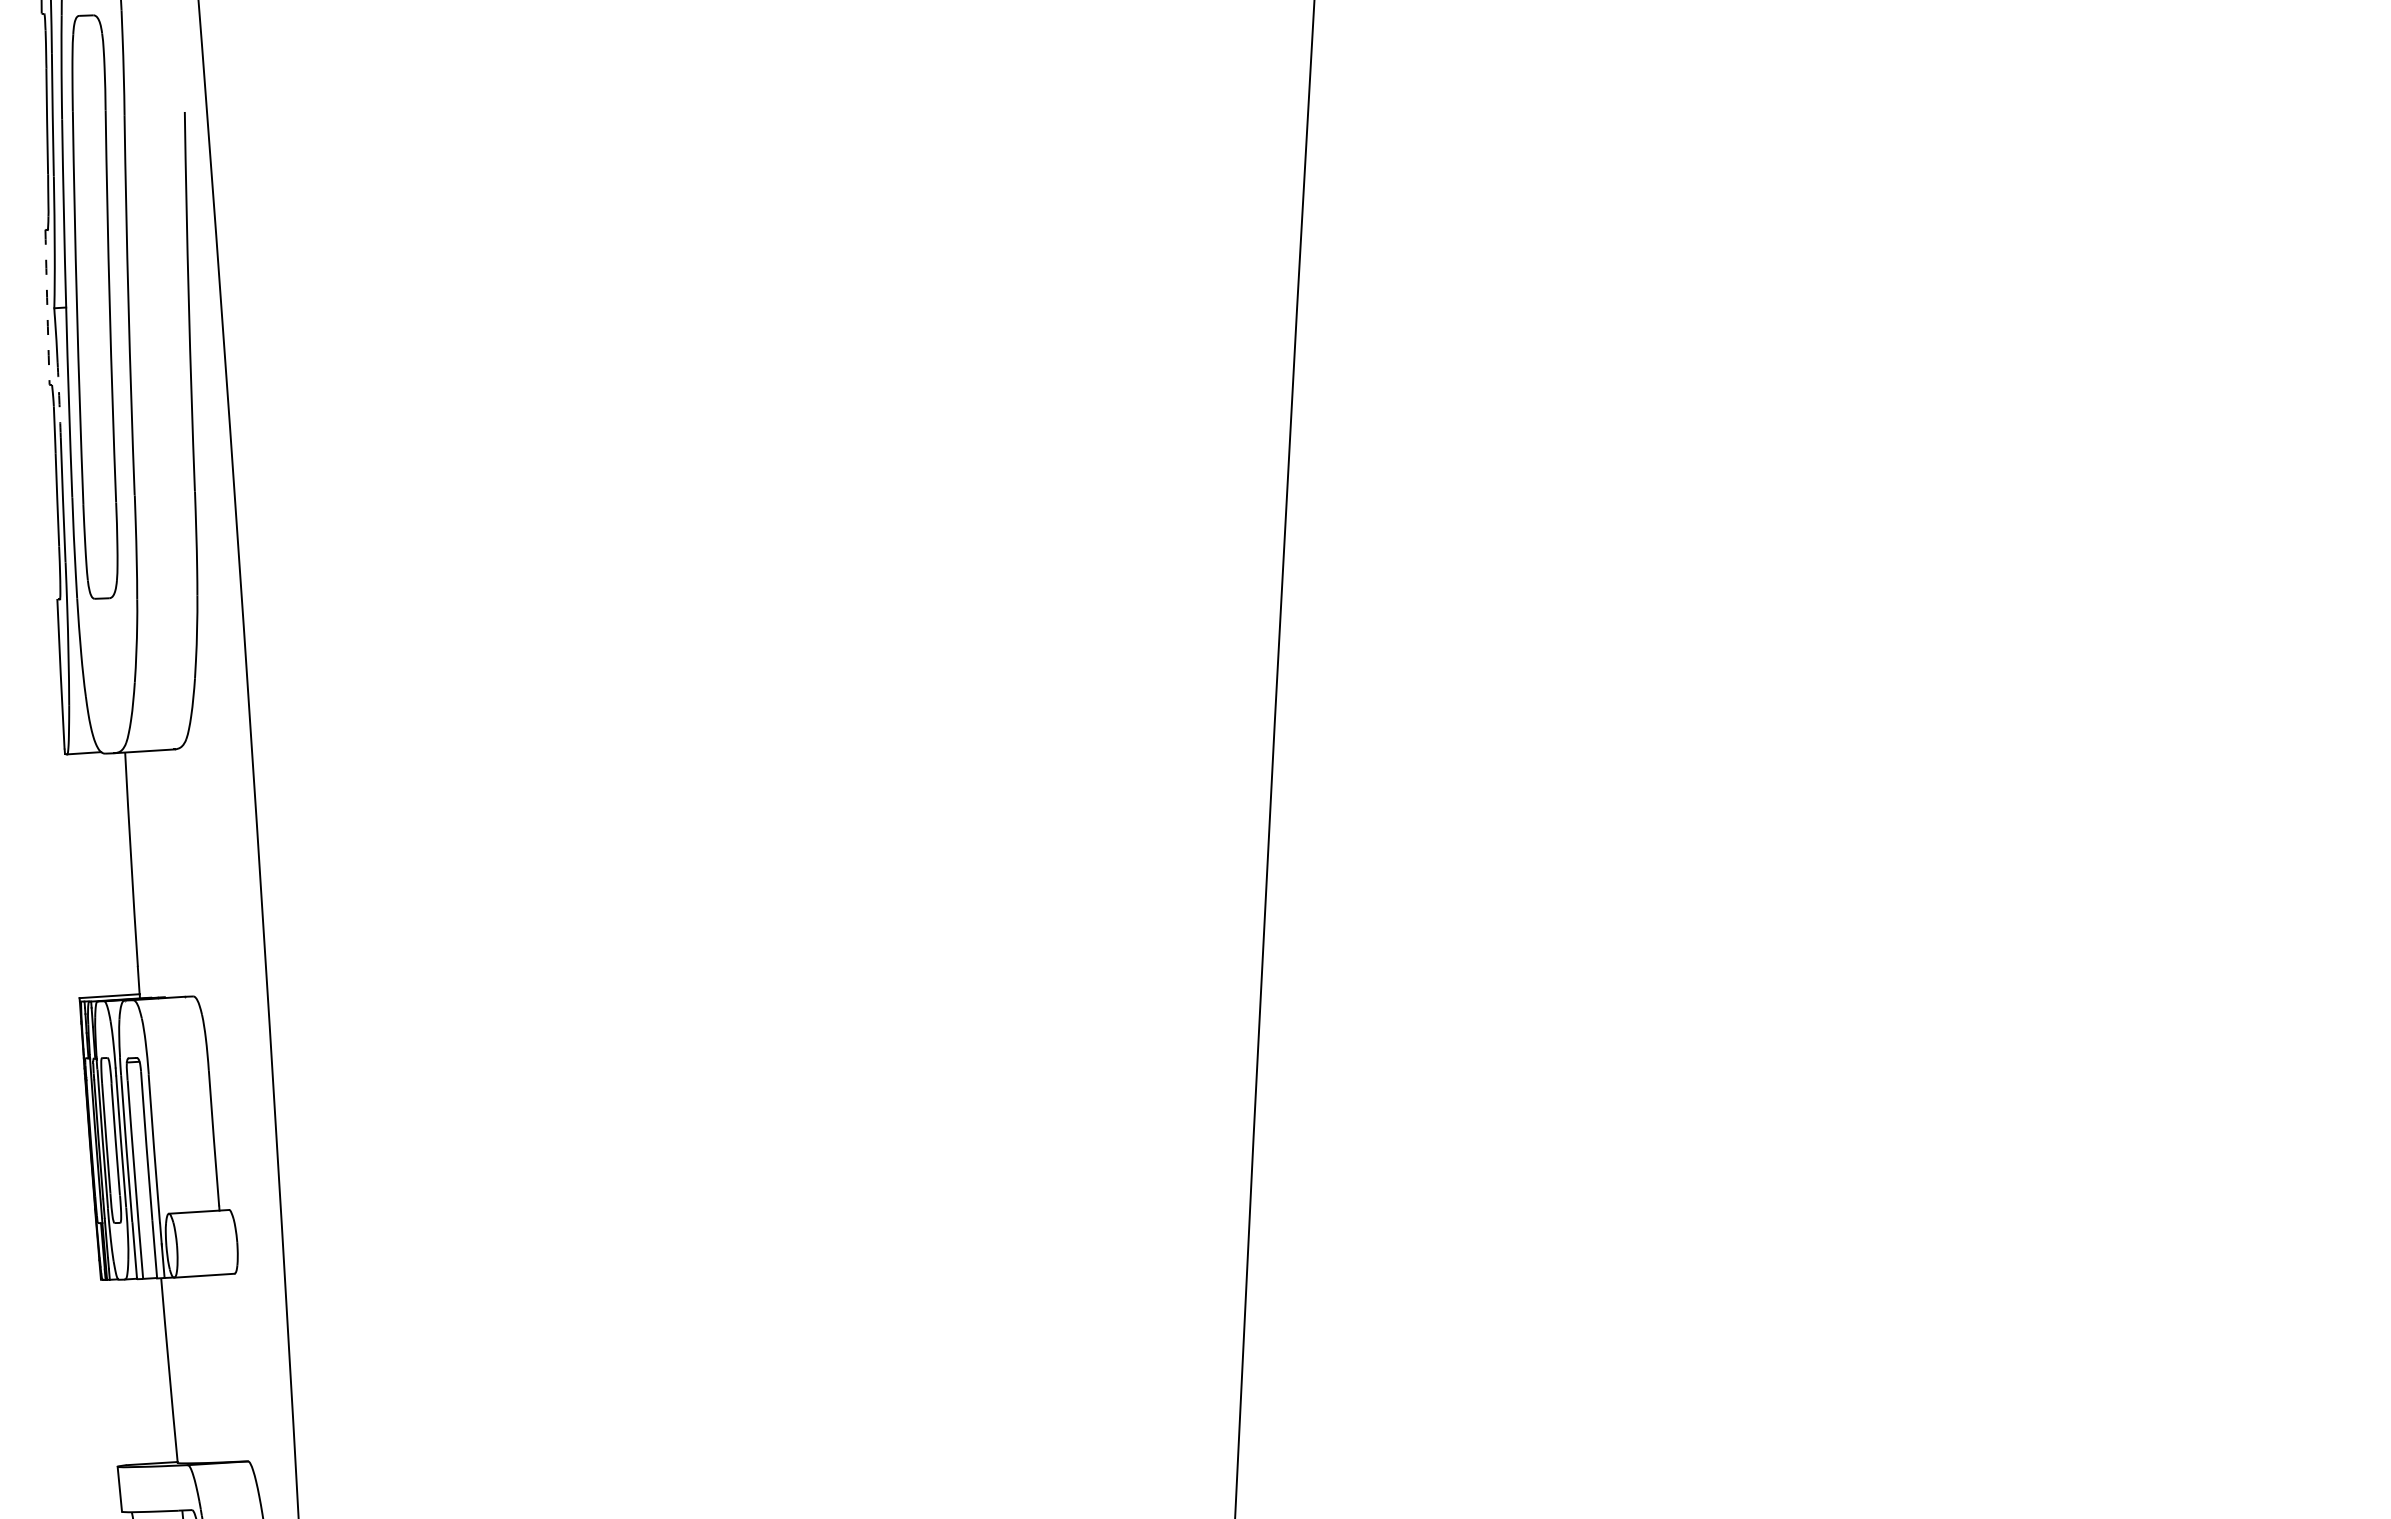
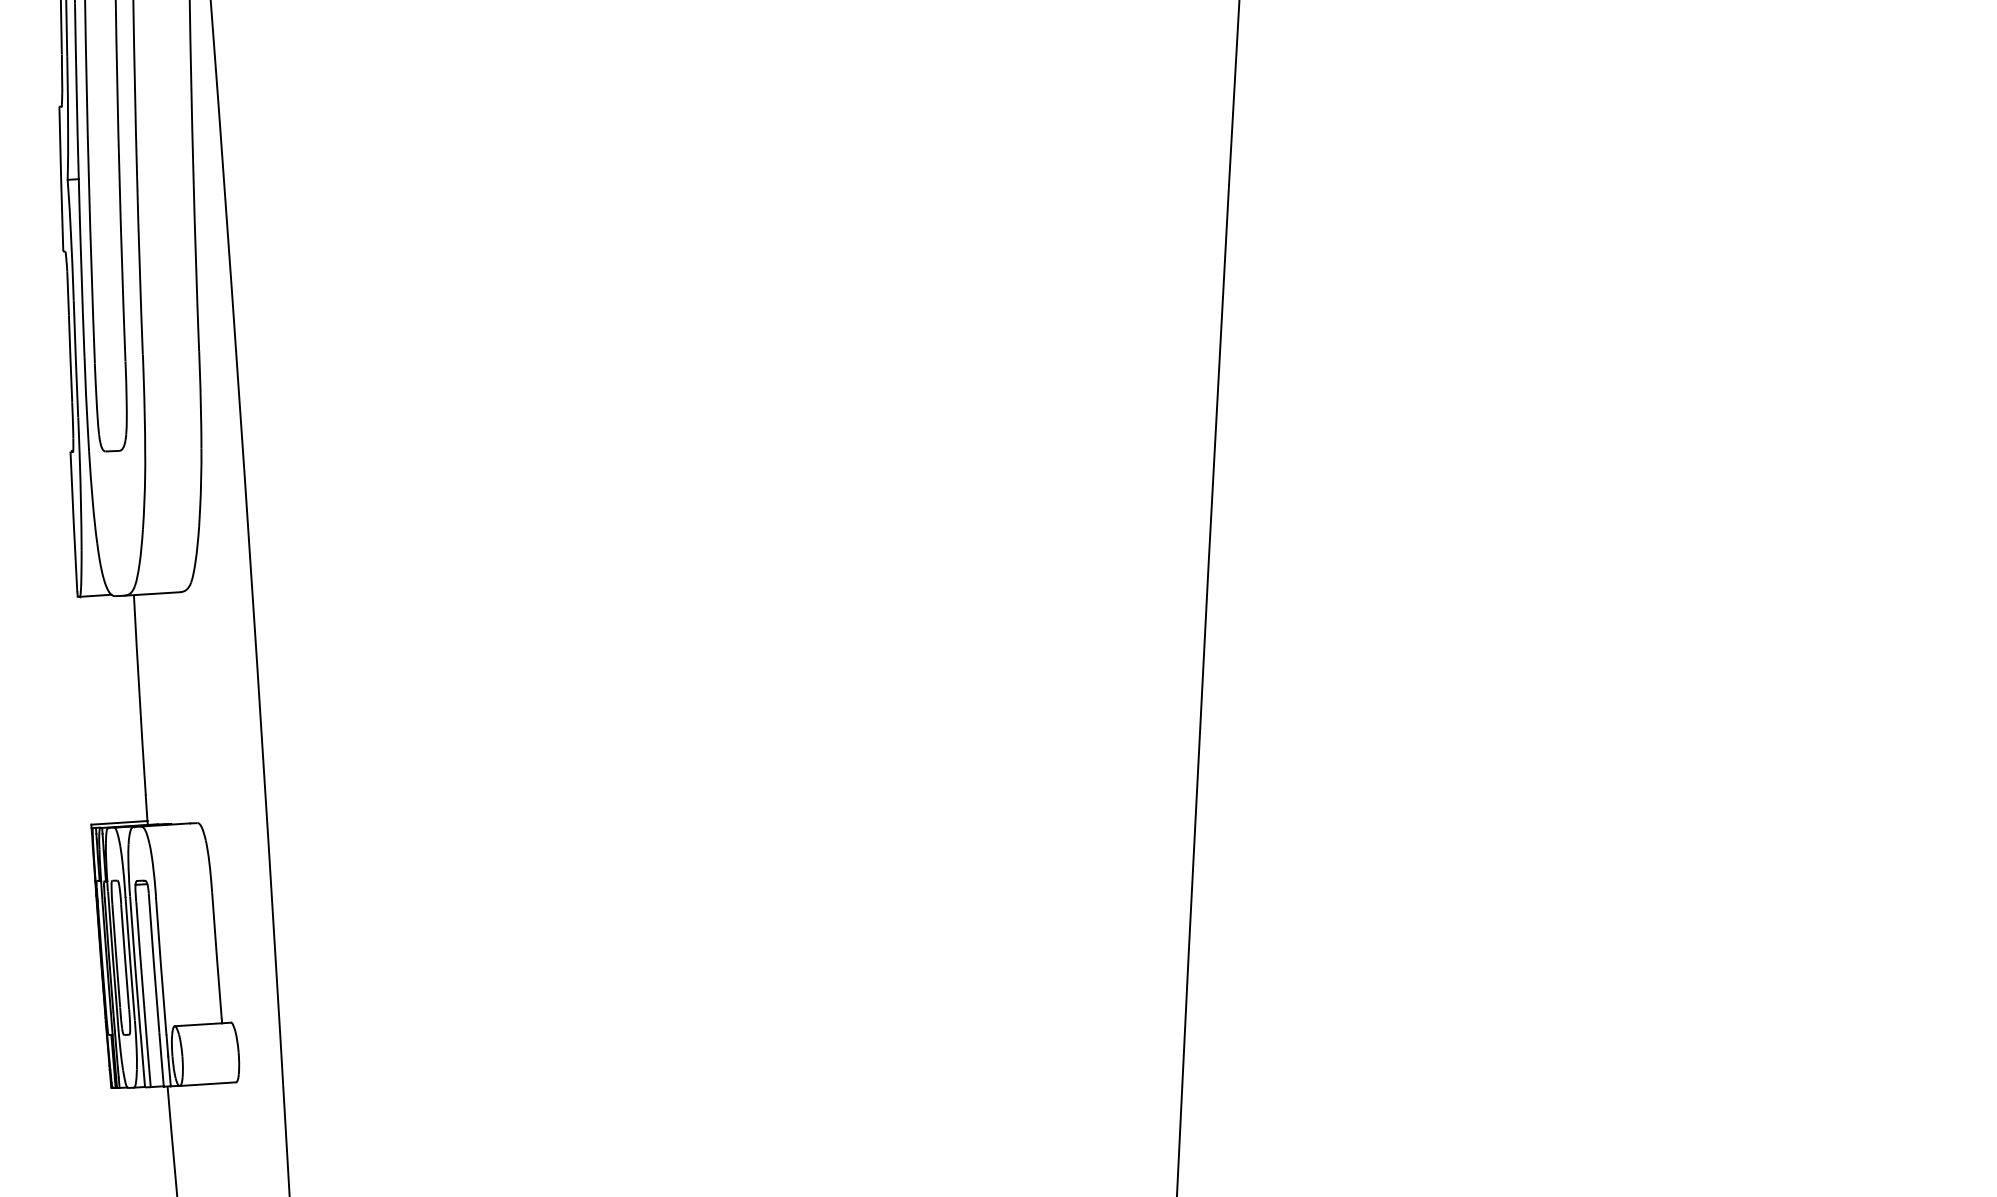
arc: (47, 307) -> (61, 179), dashed -> solid
arc: (59, 400) -> (72, 266), dashed -> solid

